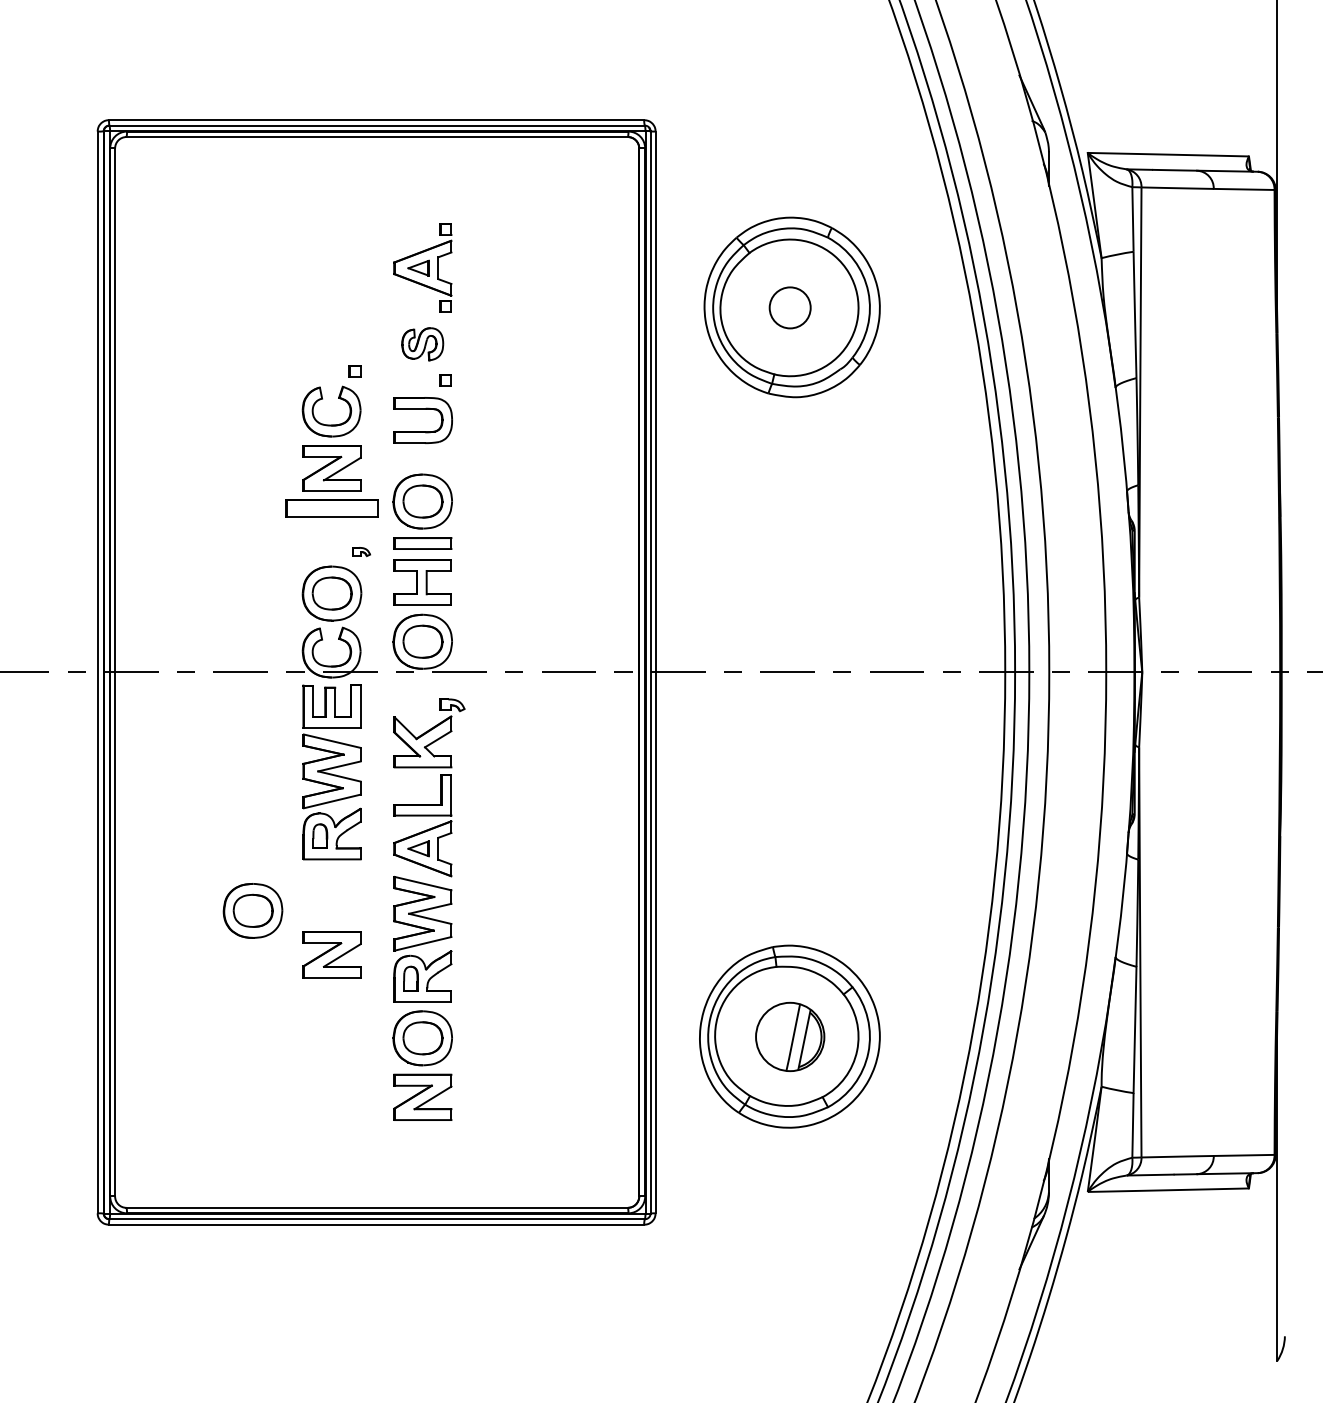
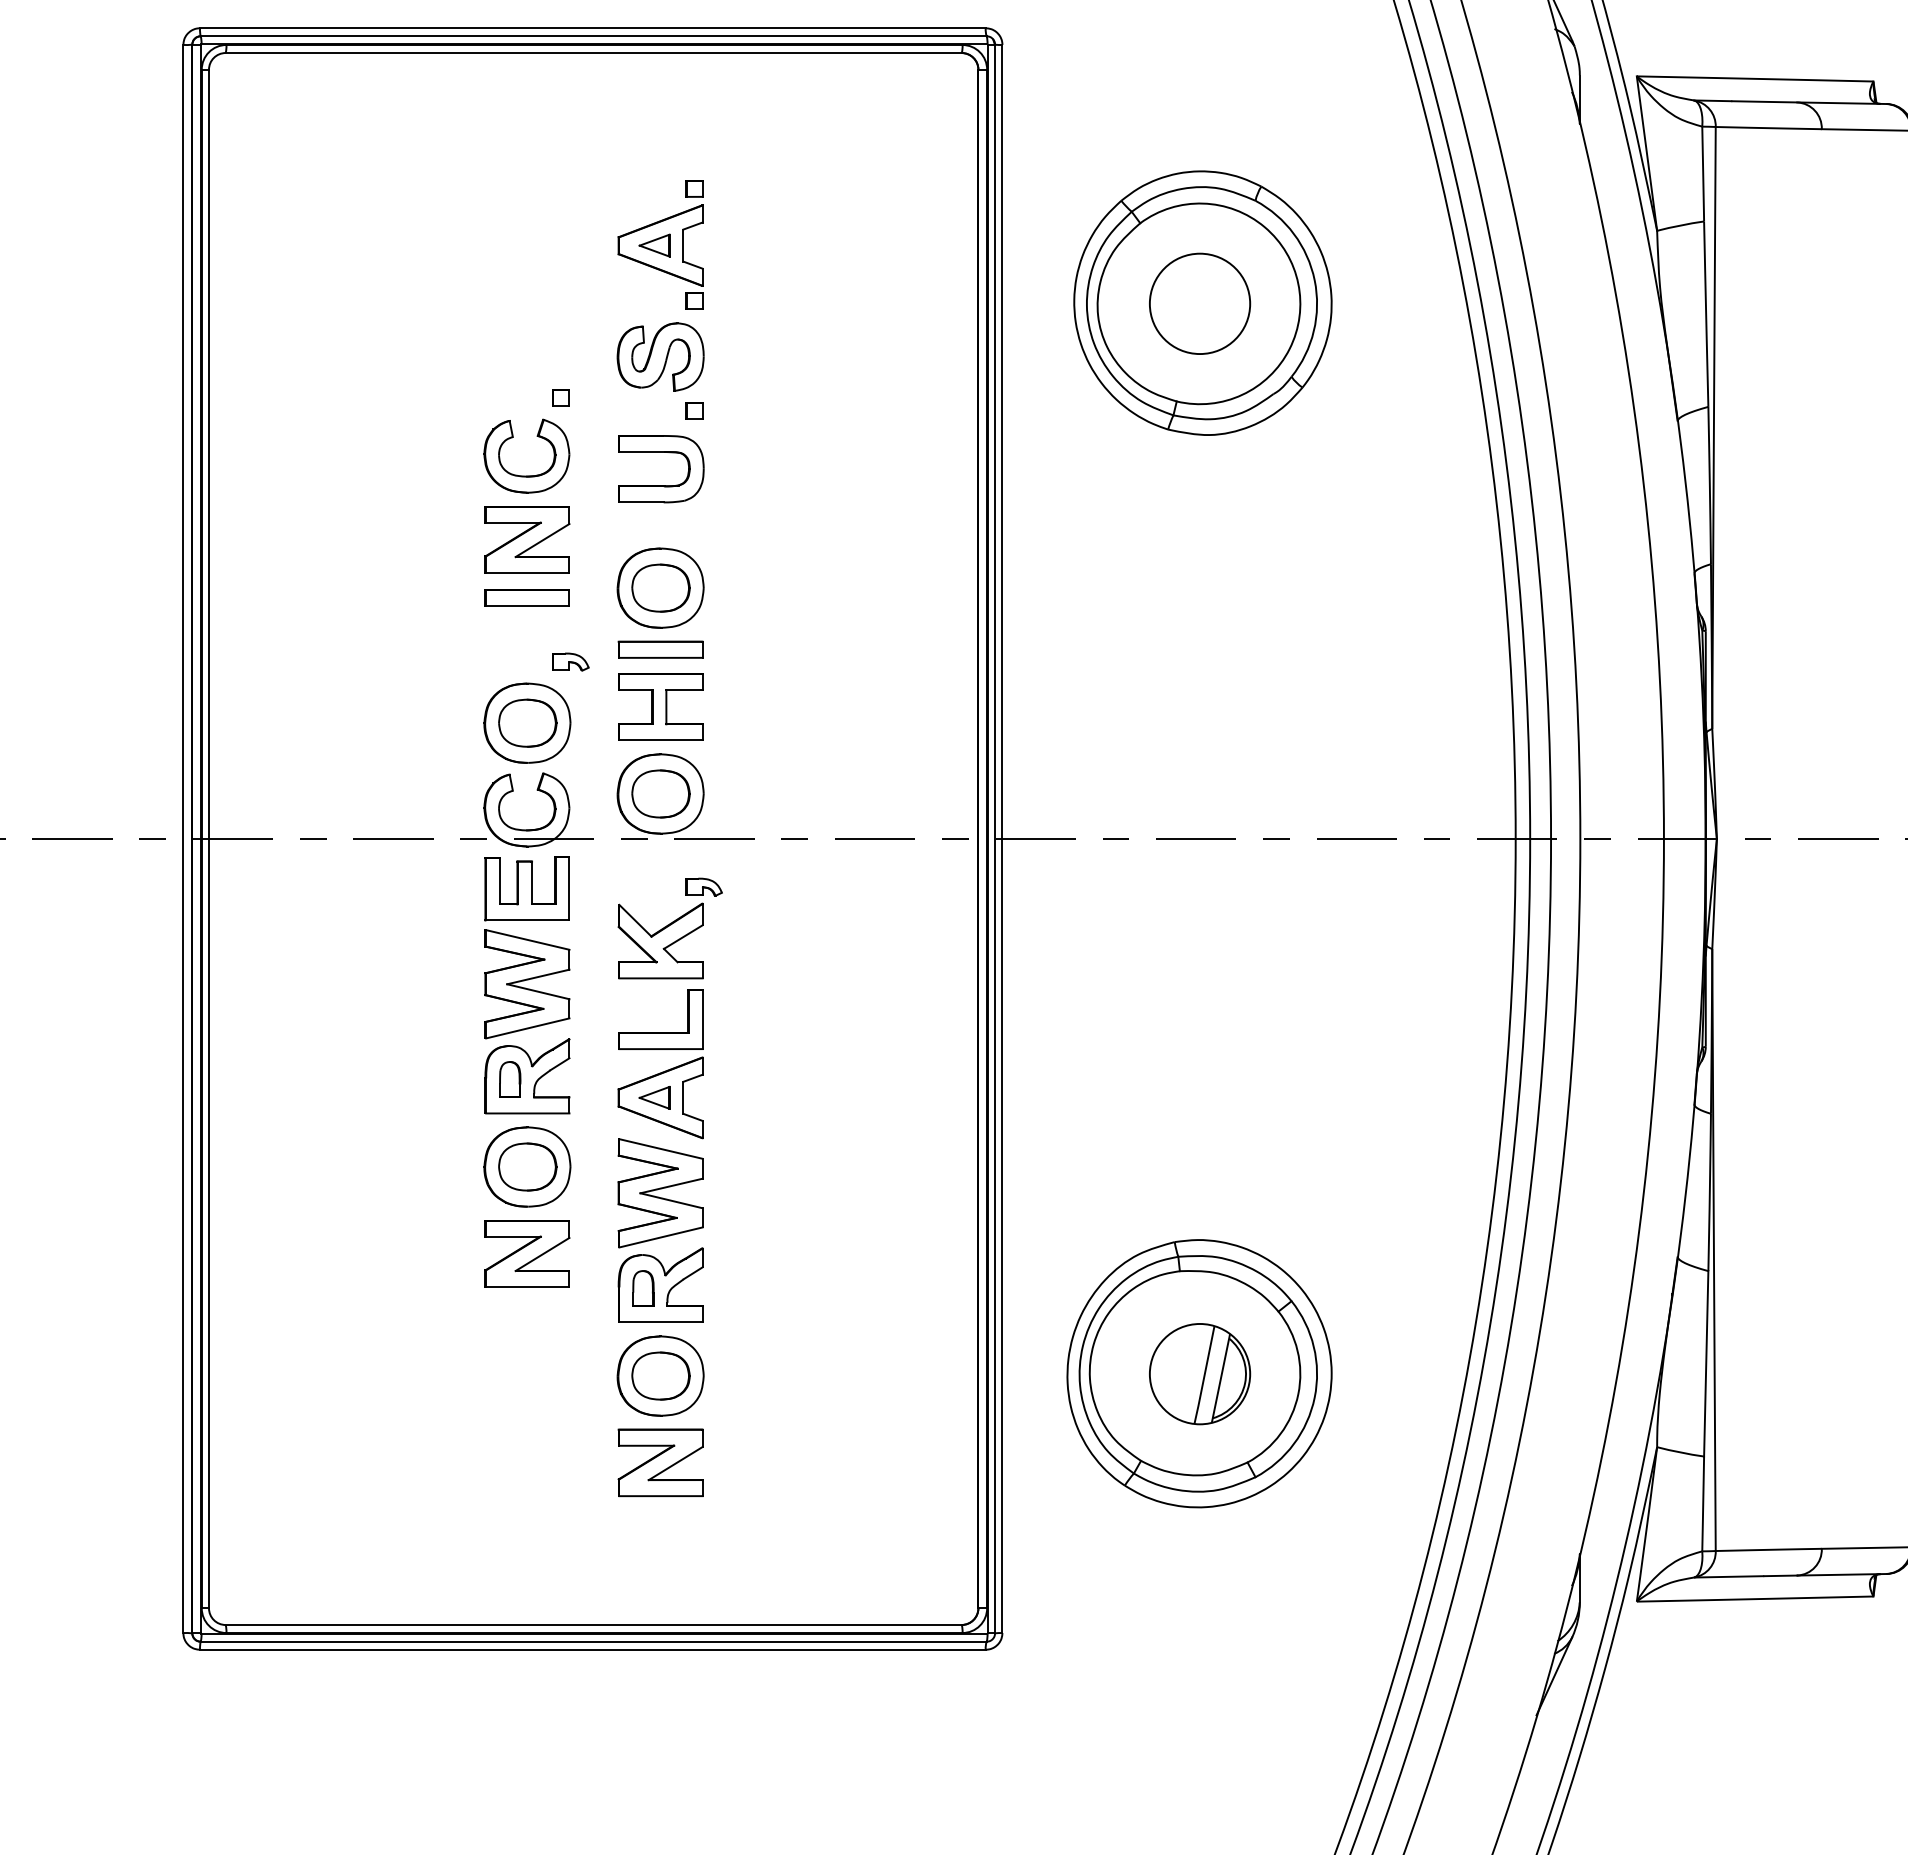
circle: (790, 307) -> (1200, 303), size x1.67
part: (422, 344) -> (660, 357), size x1.43
part: (331, 508) -> (526, 598), size x0.62
part: (361, 551) -> (570, 661), size x1.43
part: (252, 910) -> (526, 1166), moved

